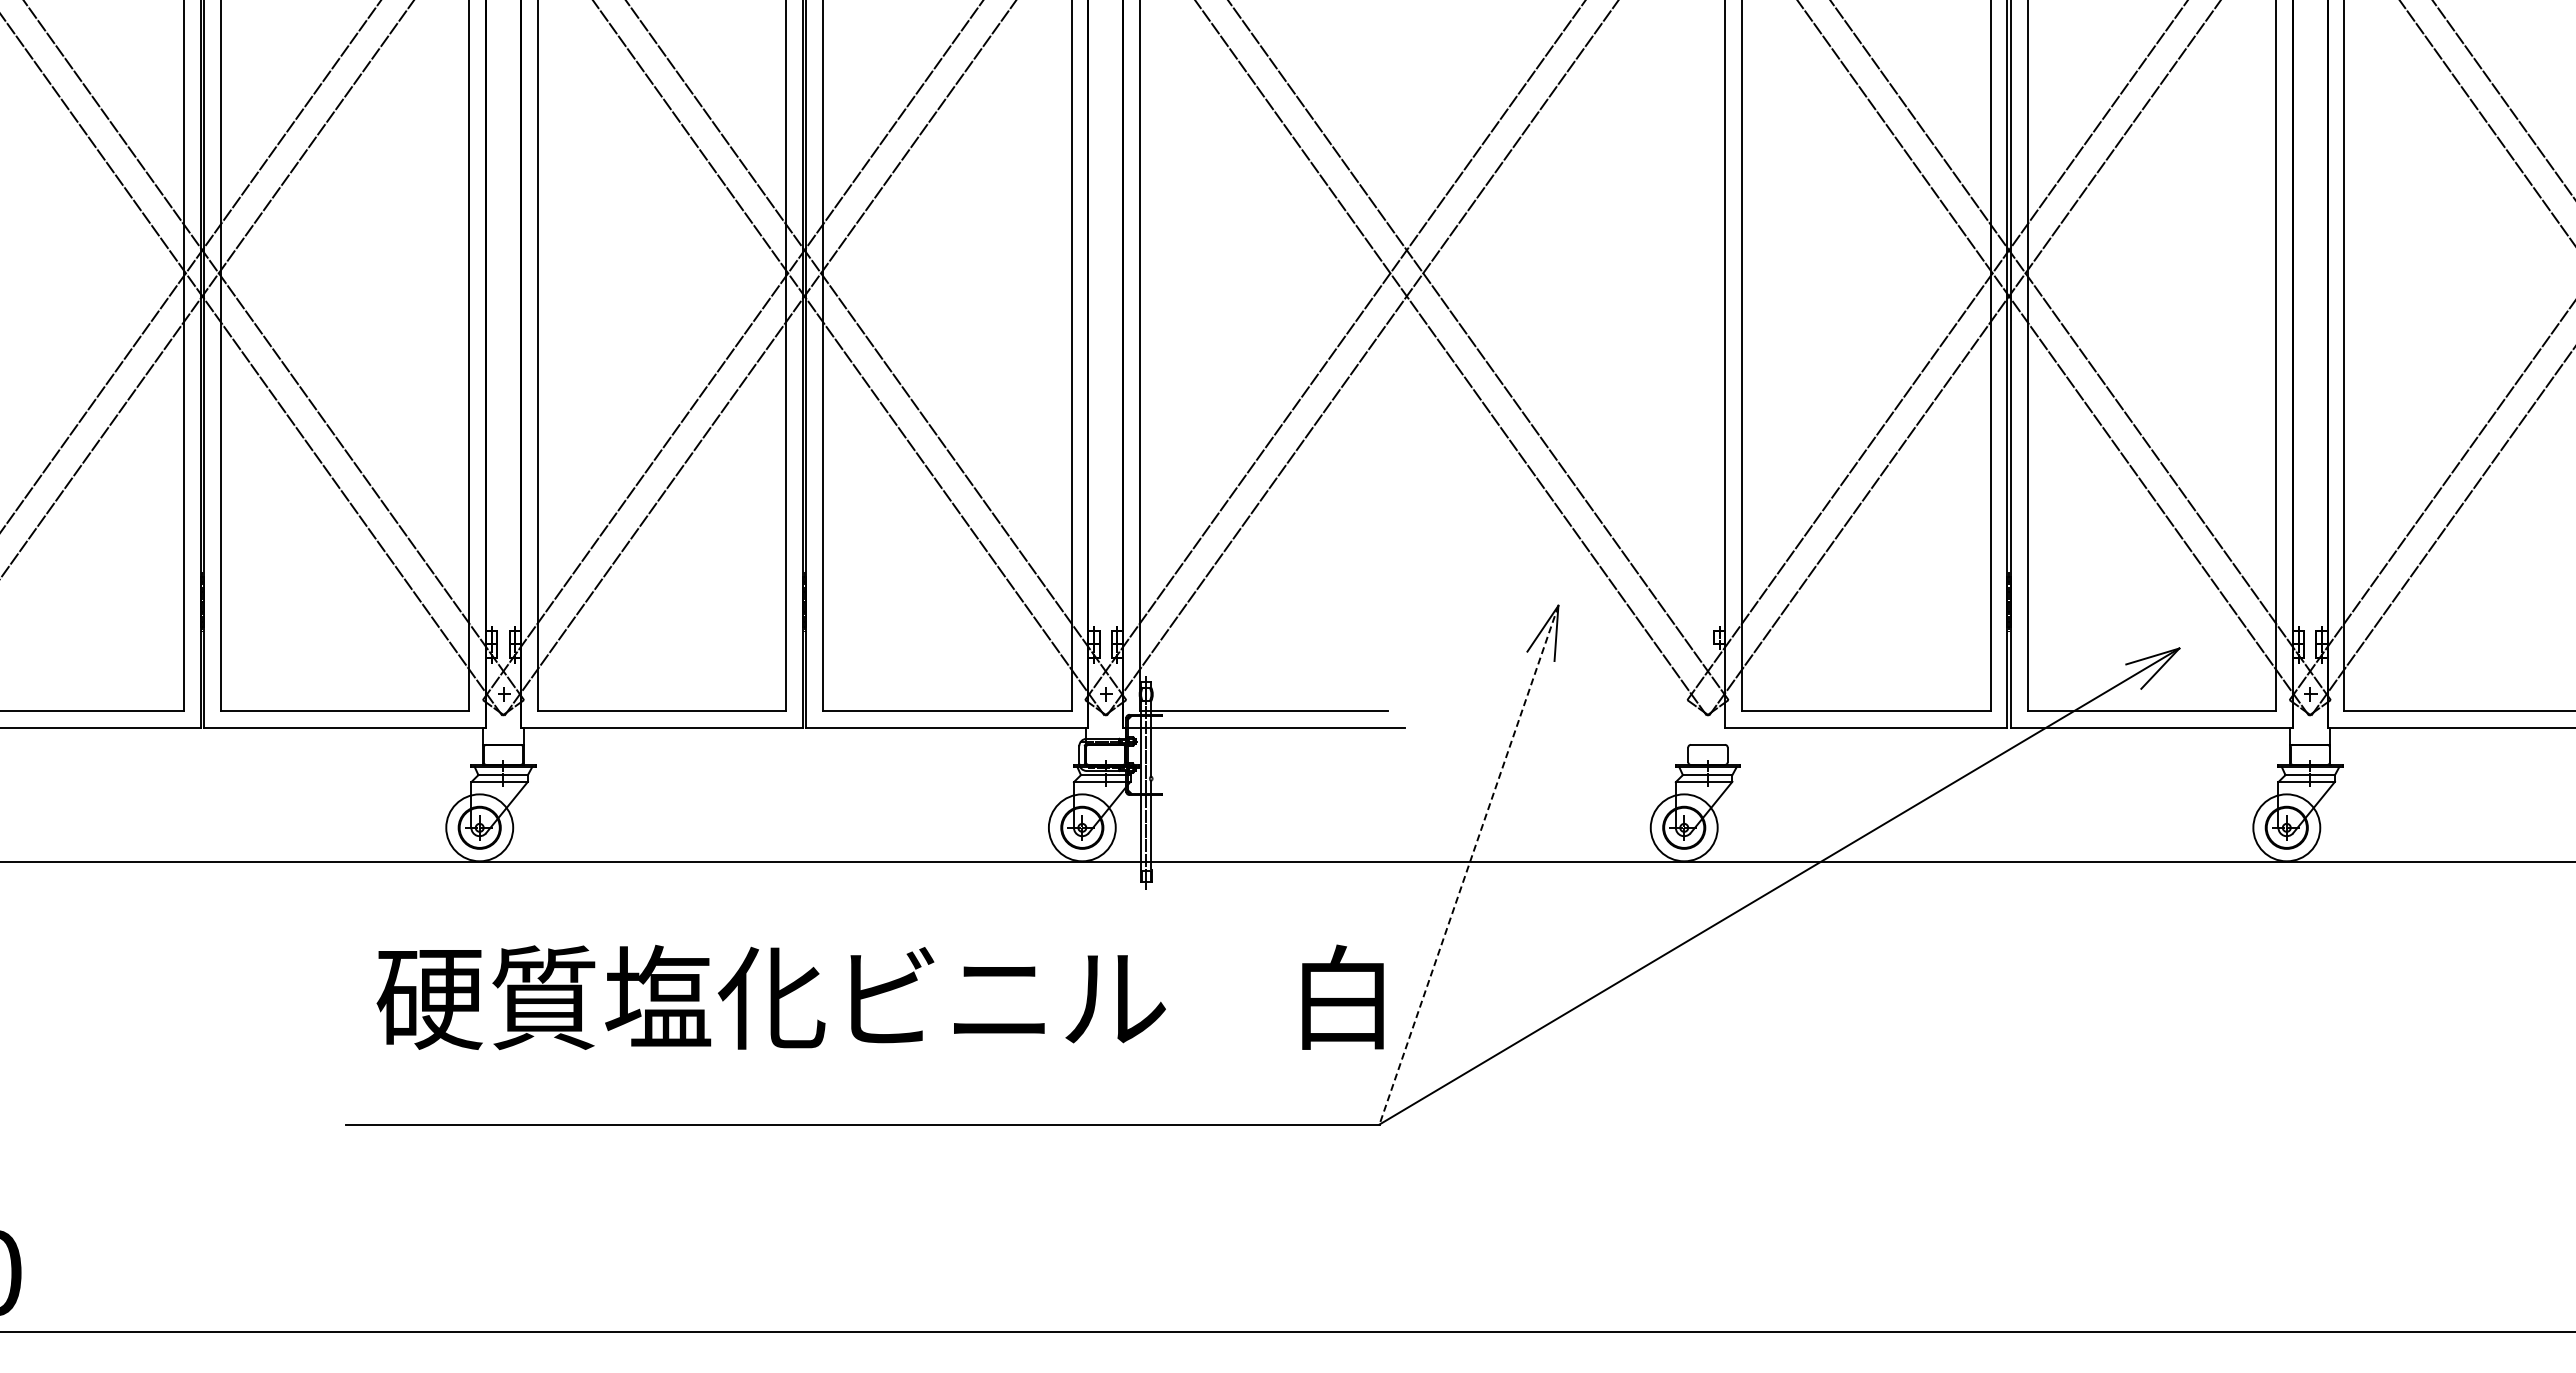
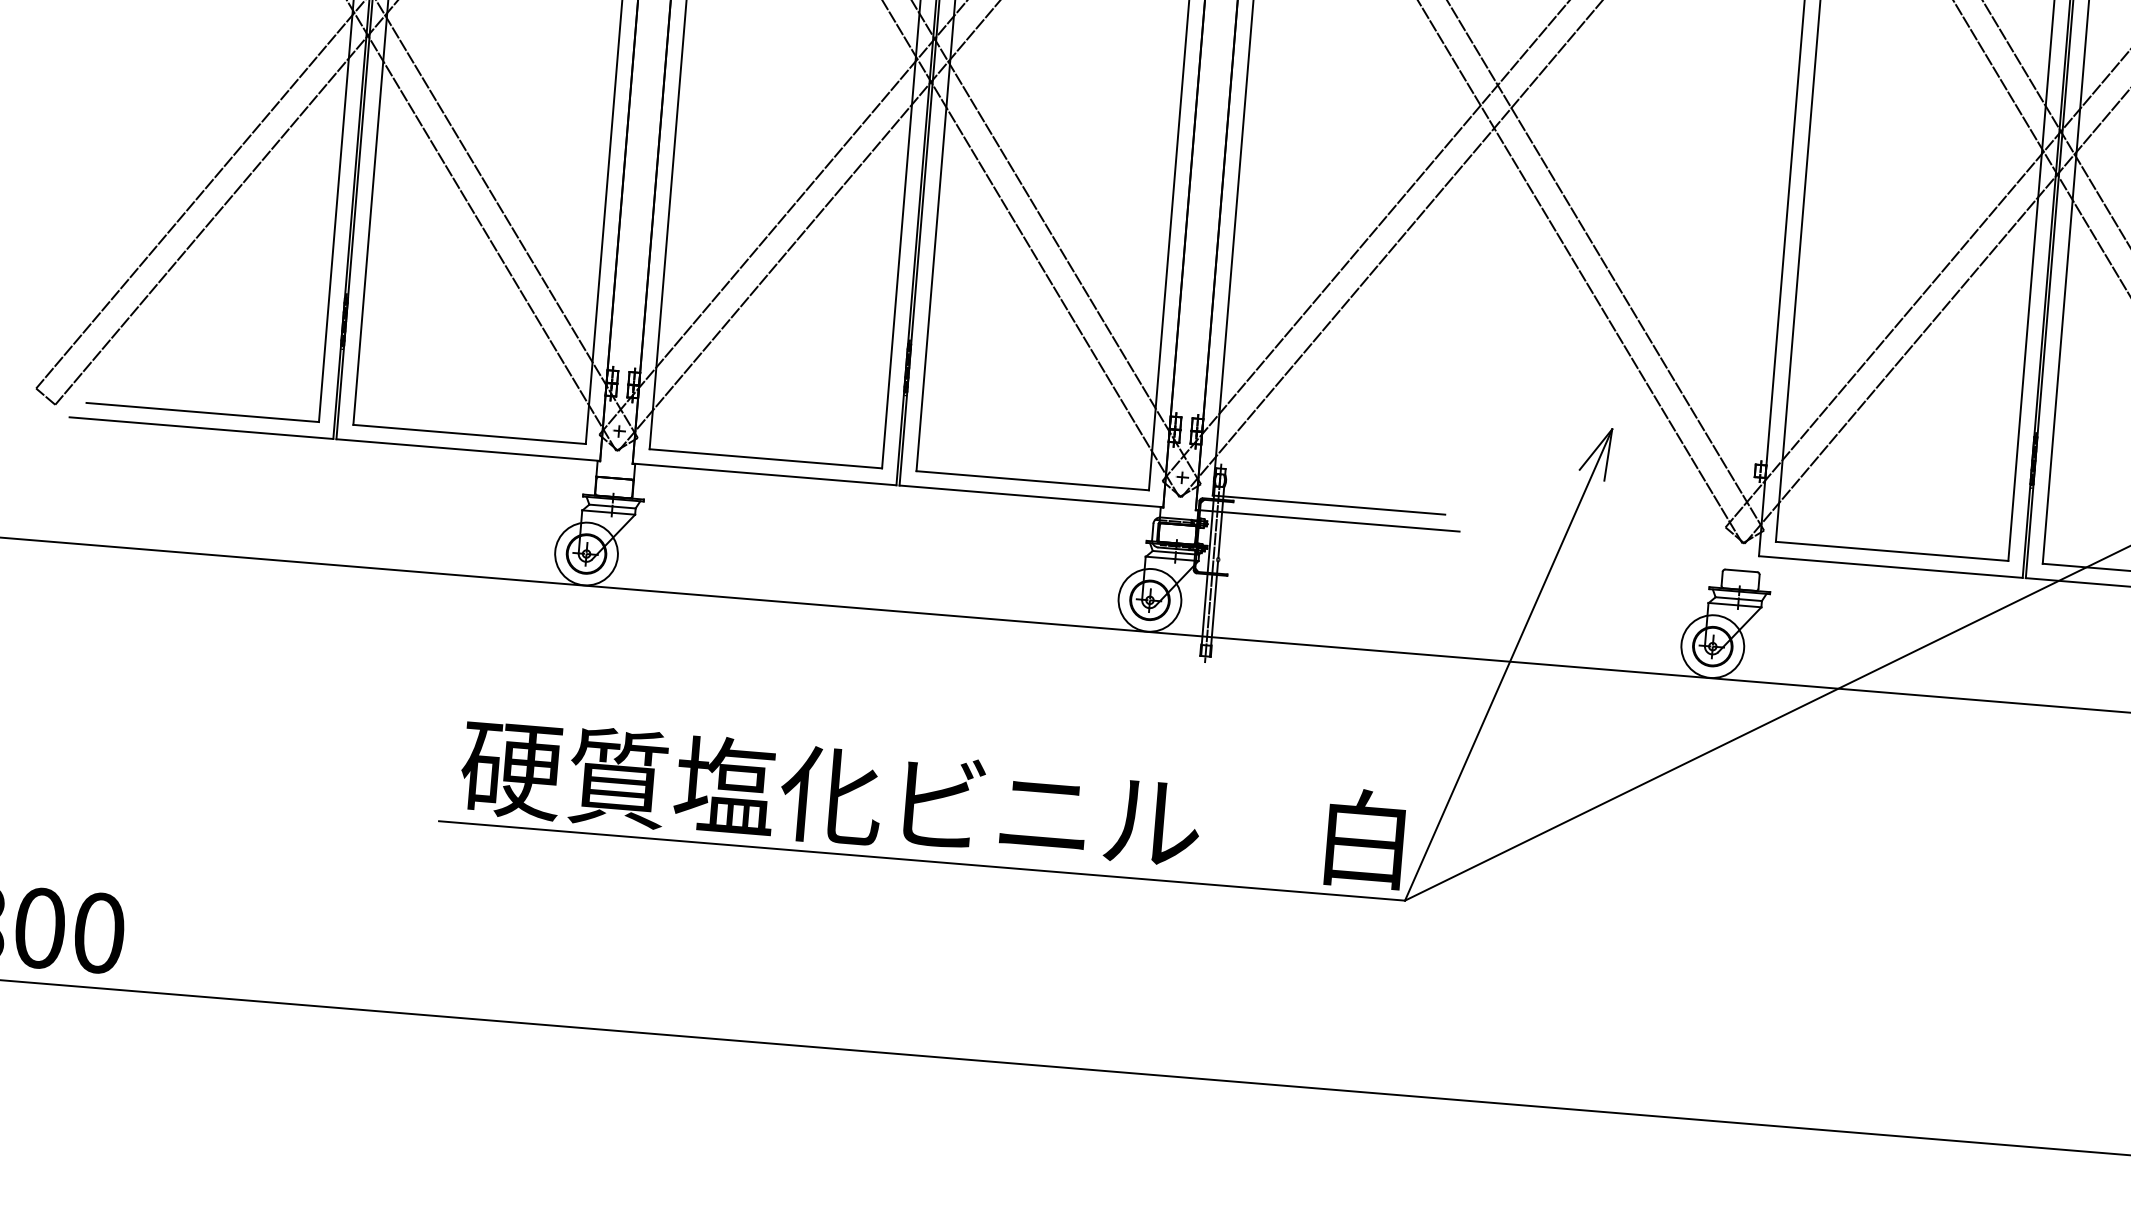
line: (1468, 865) -> (1508, 665), dashed -> solid
text: (879, 997) -> (932, 803), moved

